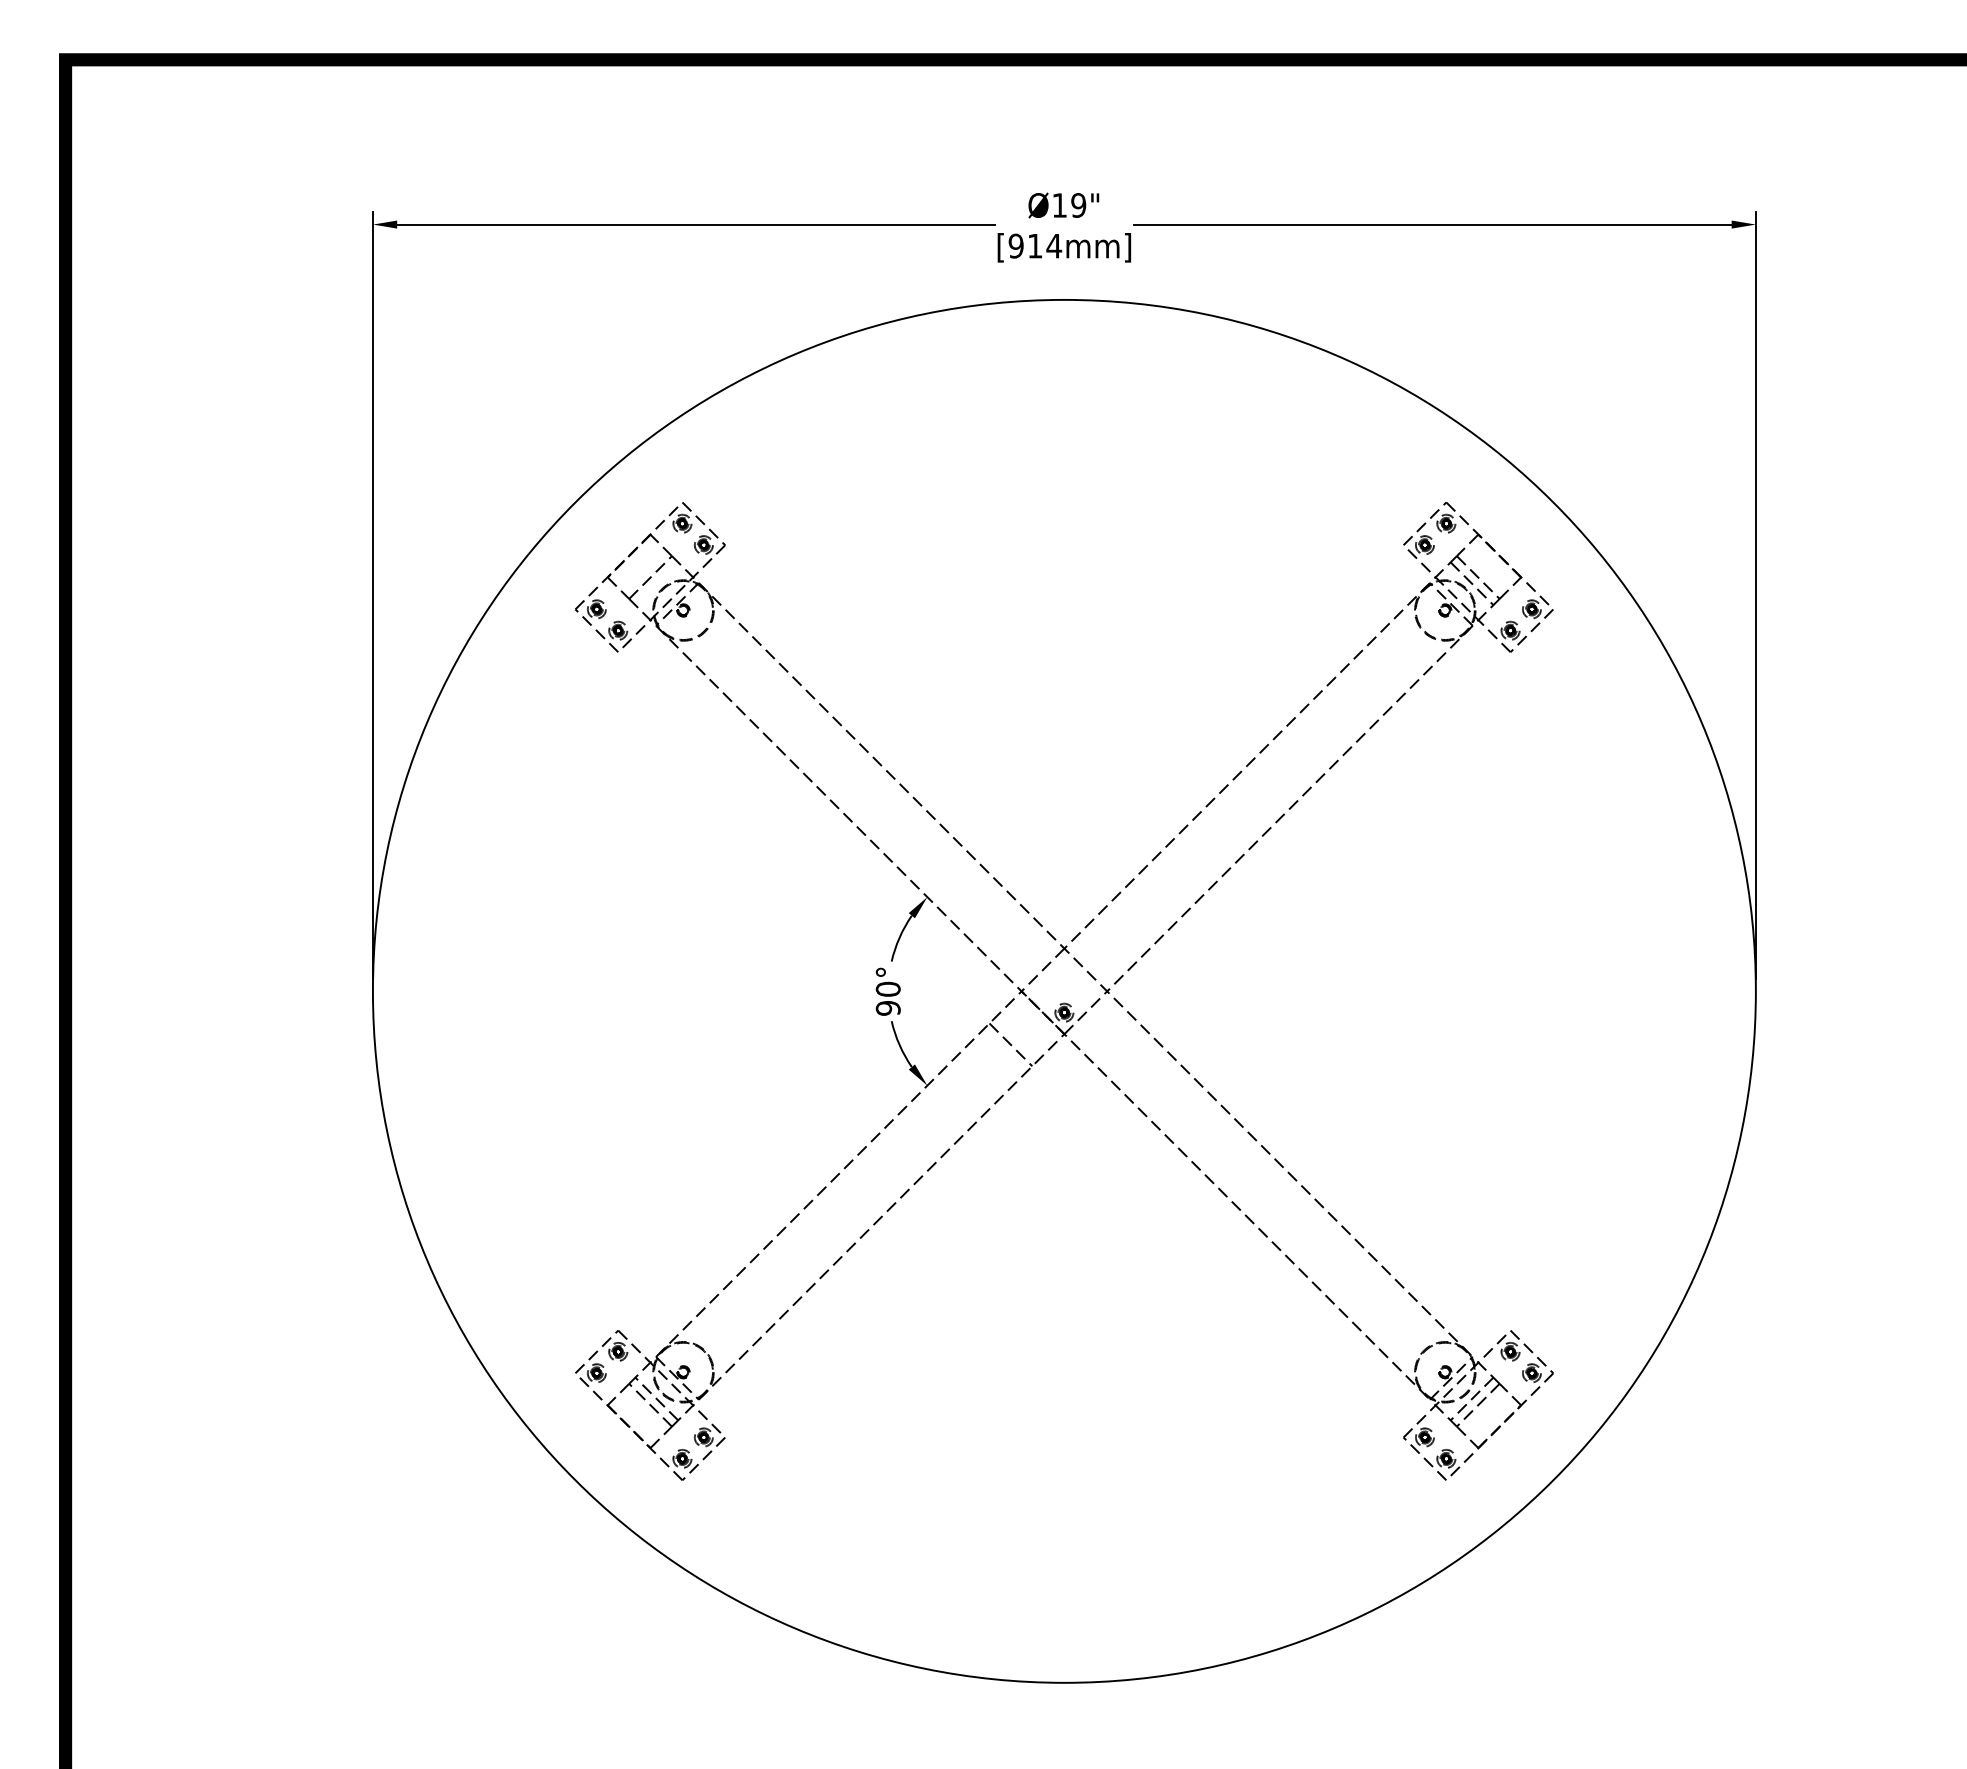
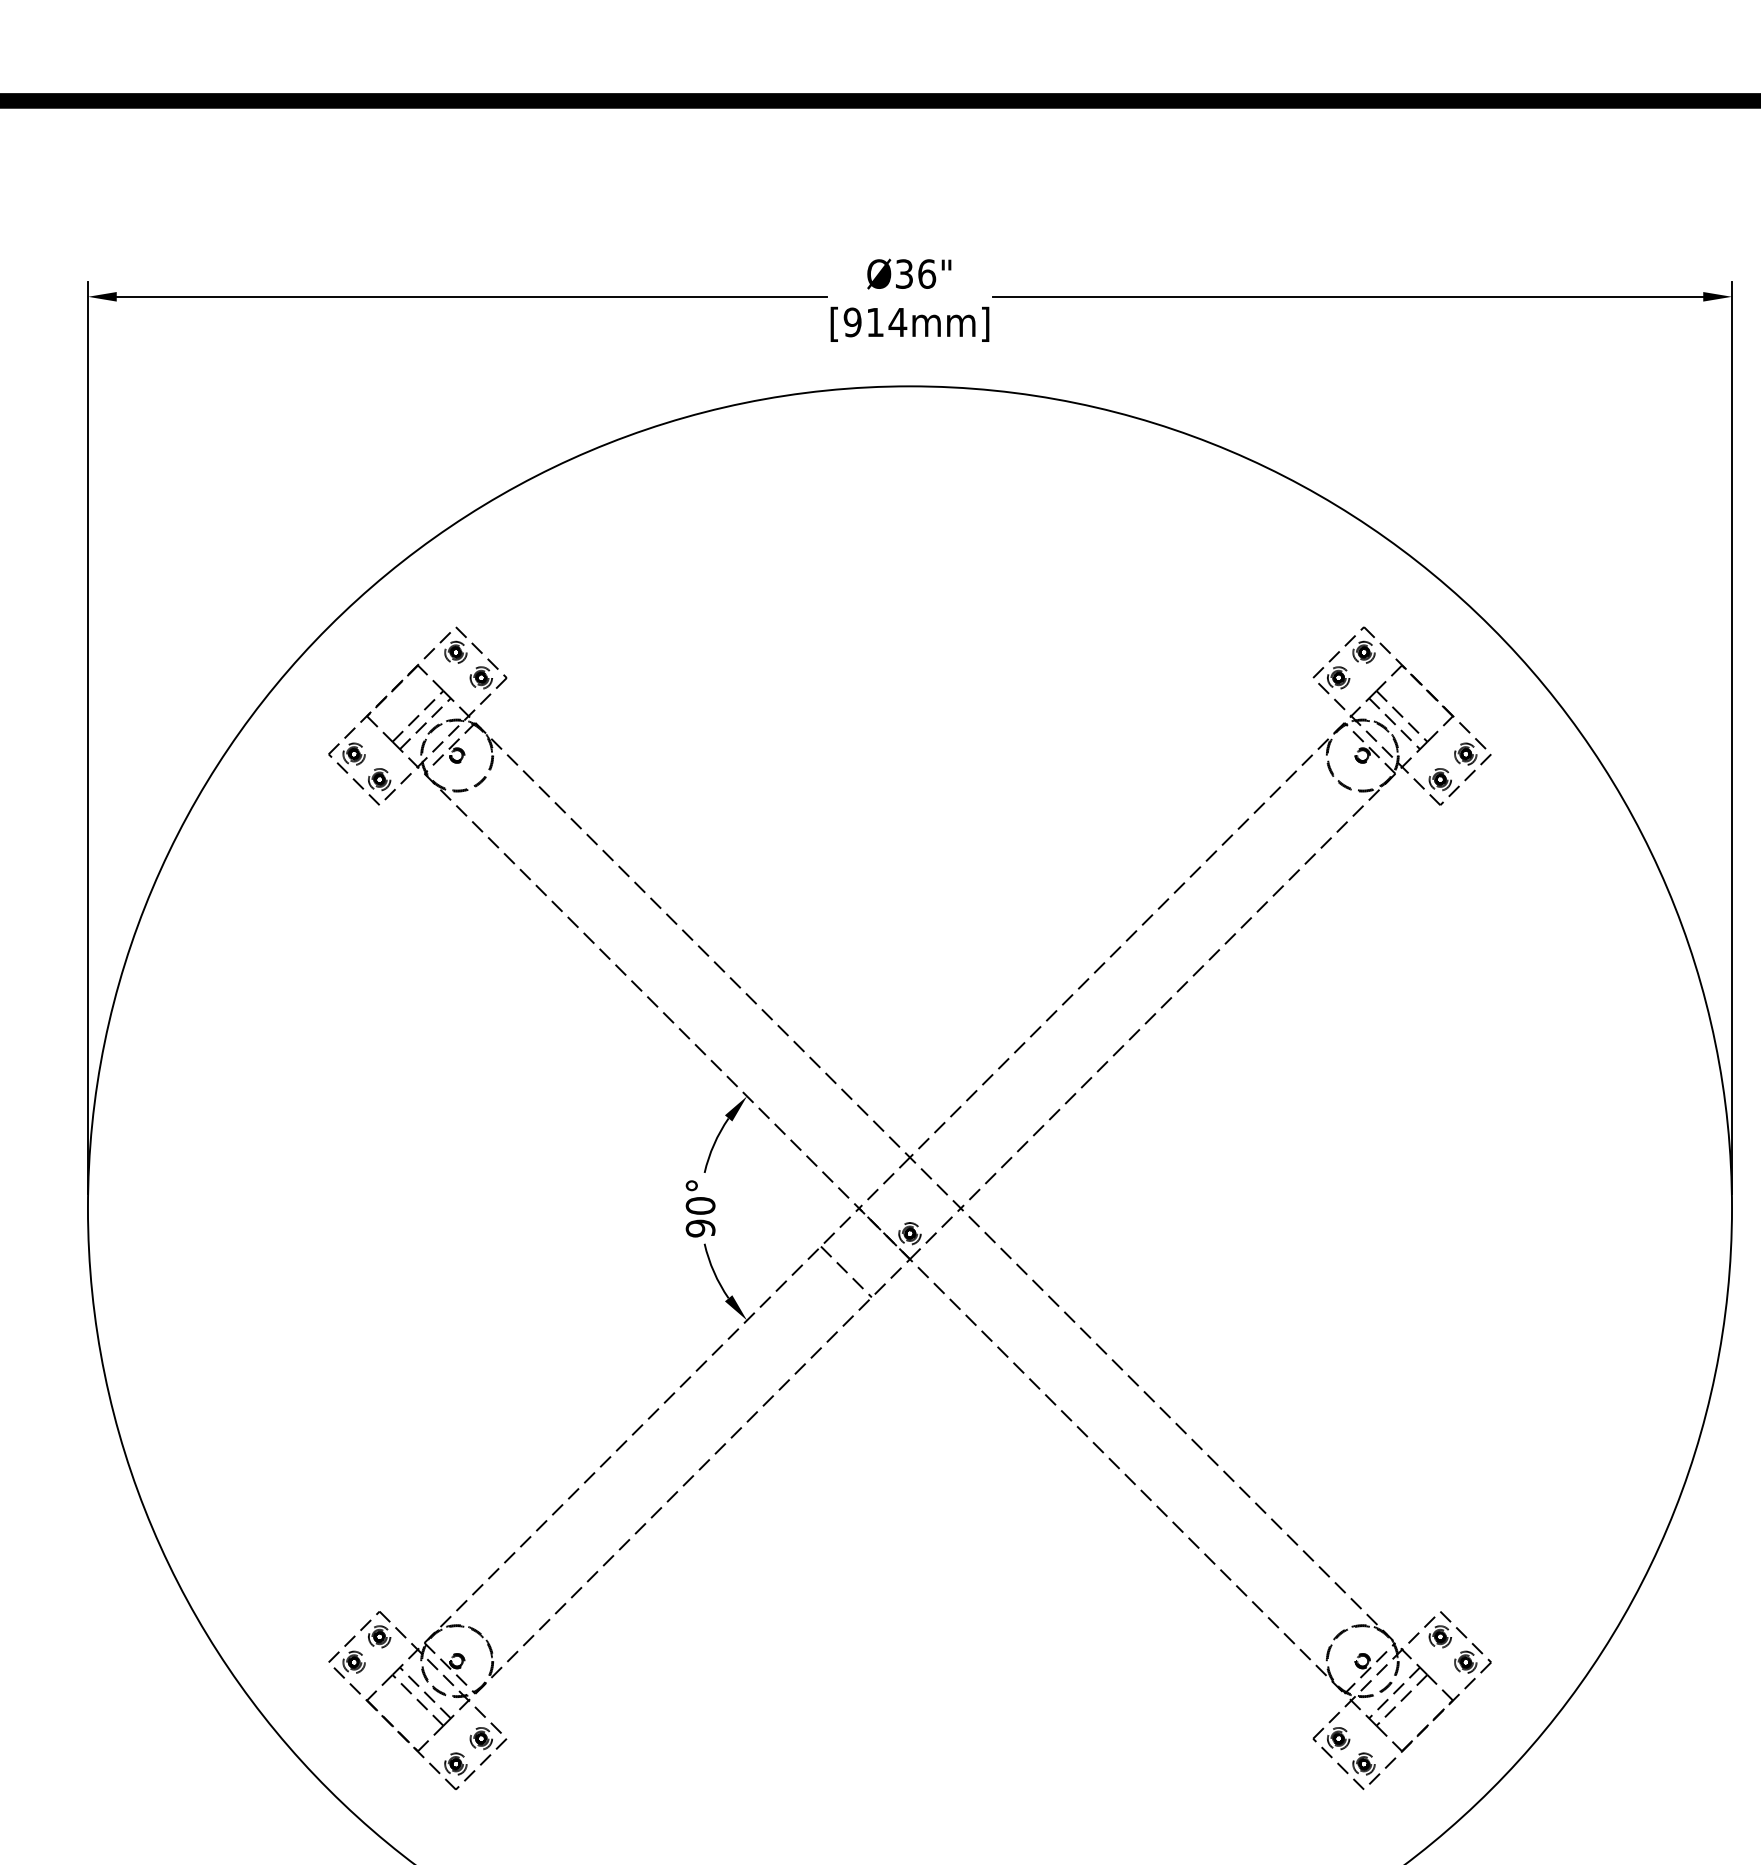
text: (1069, 205) -> (916, 274), Ø19" -> Ø36"
line: (656, 583) -> (425, 723), added

